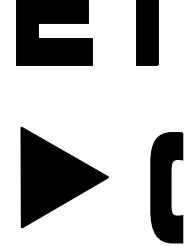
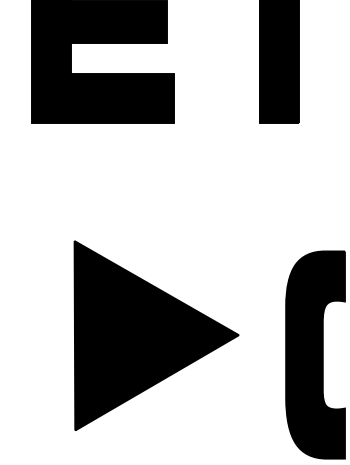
part: (64, 177) -> (156, 335), moved

